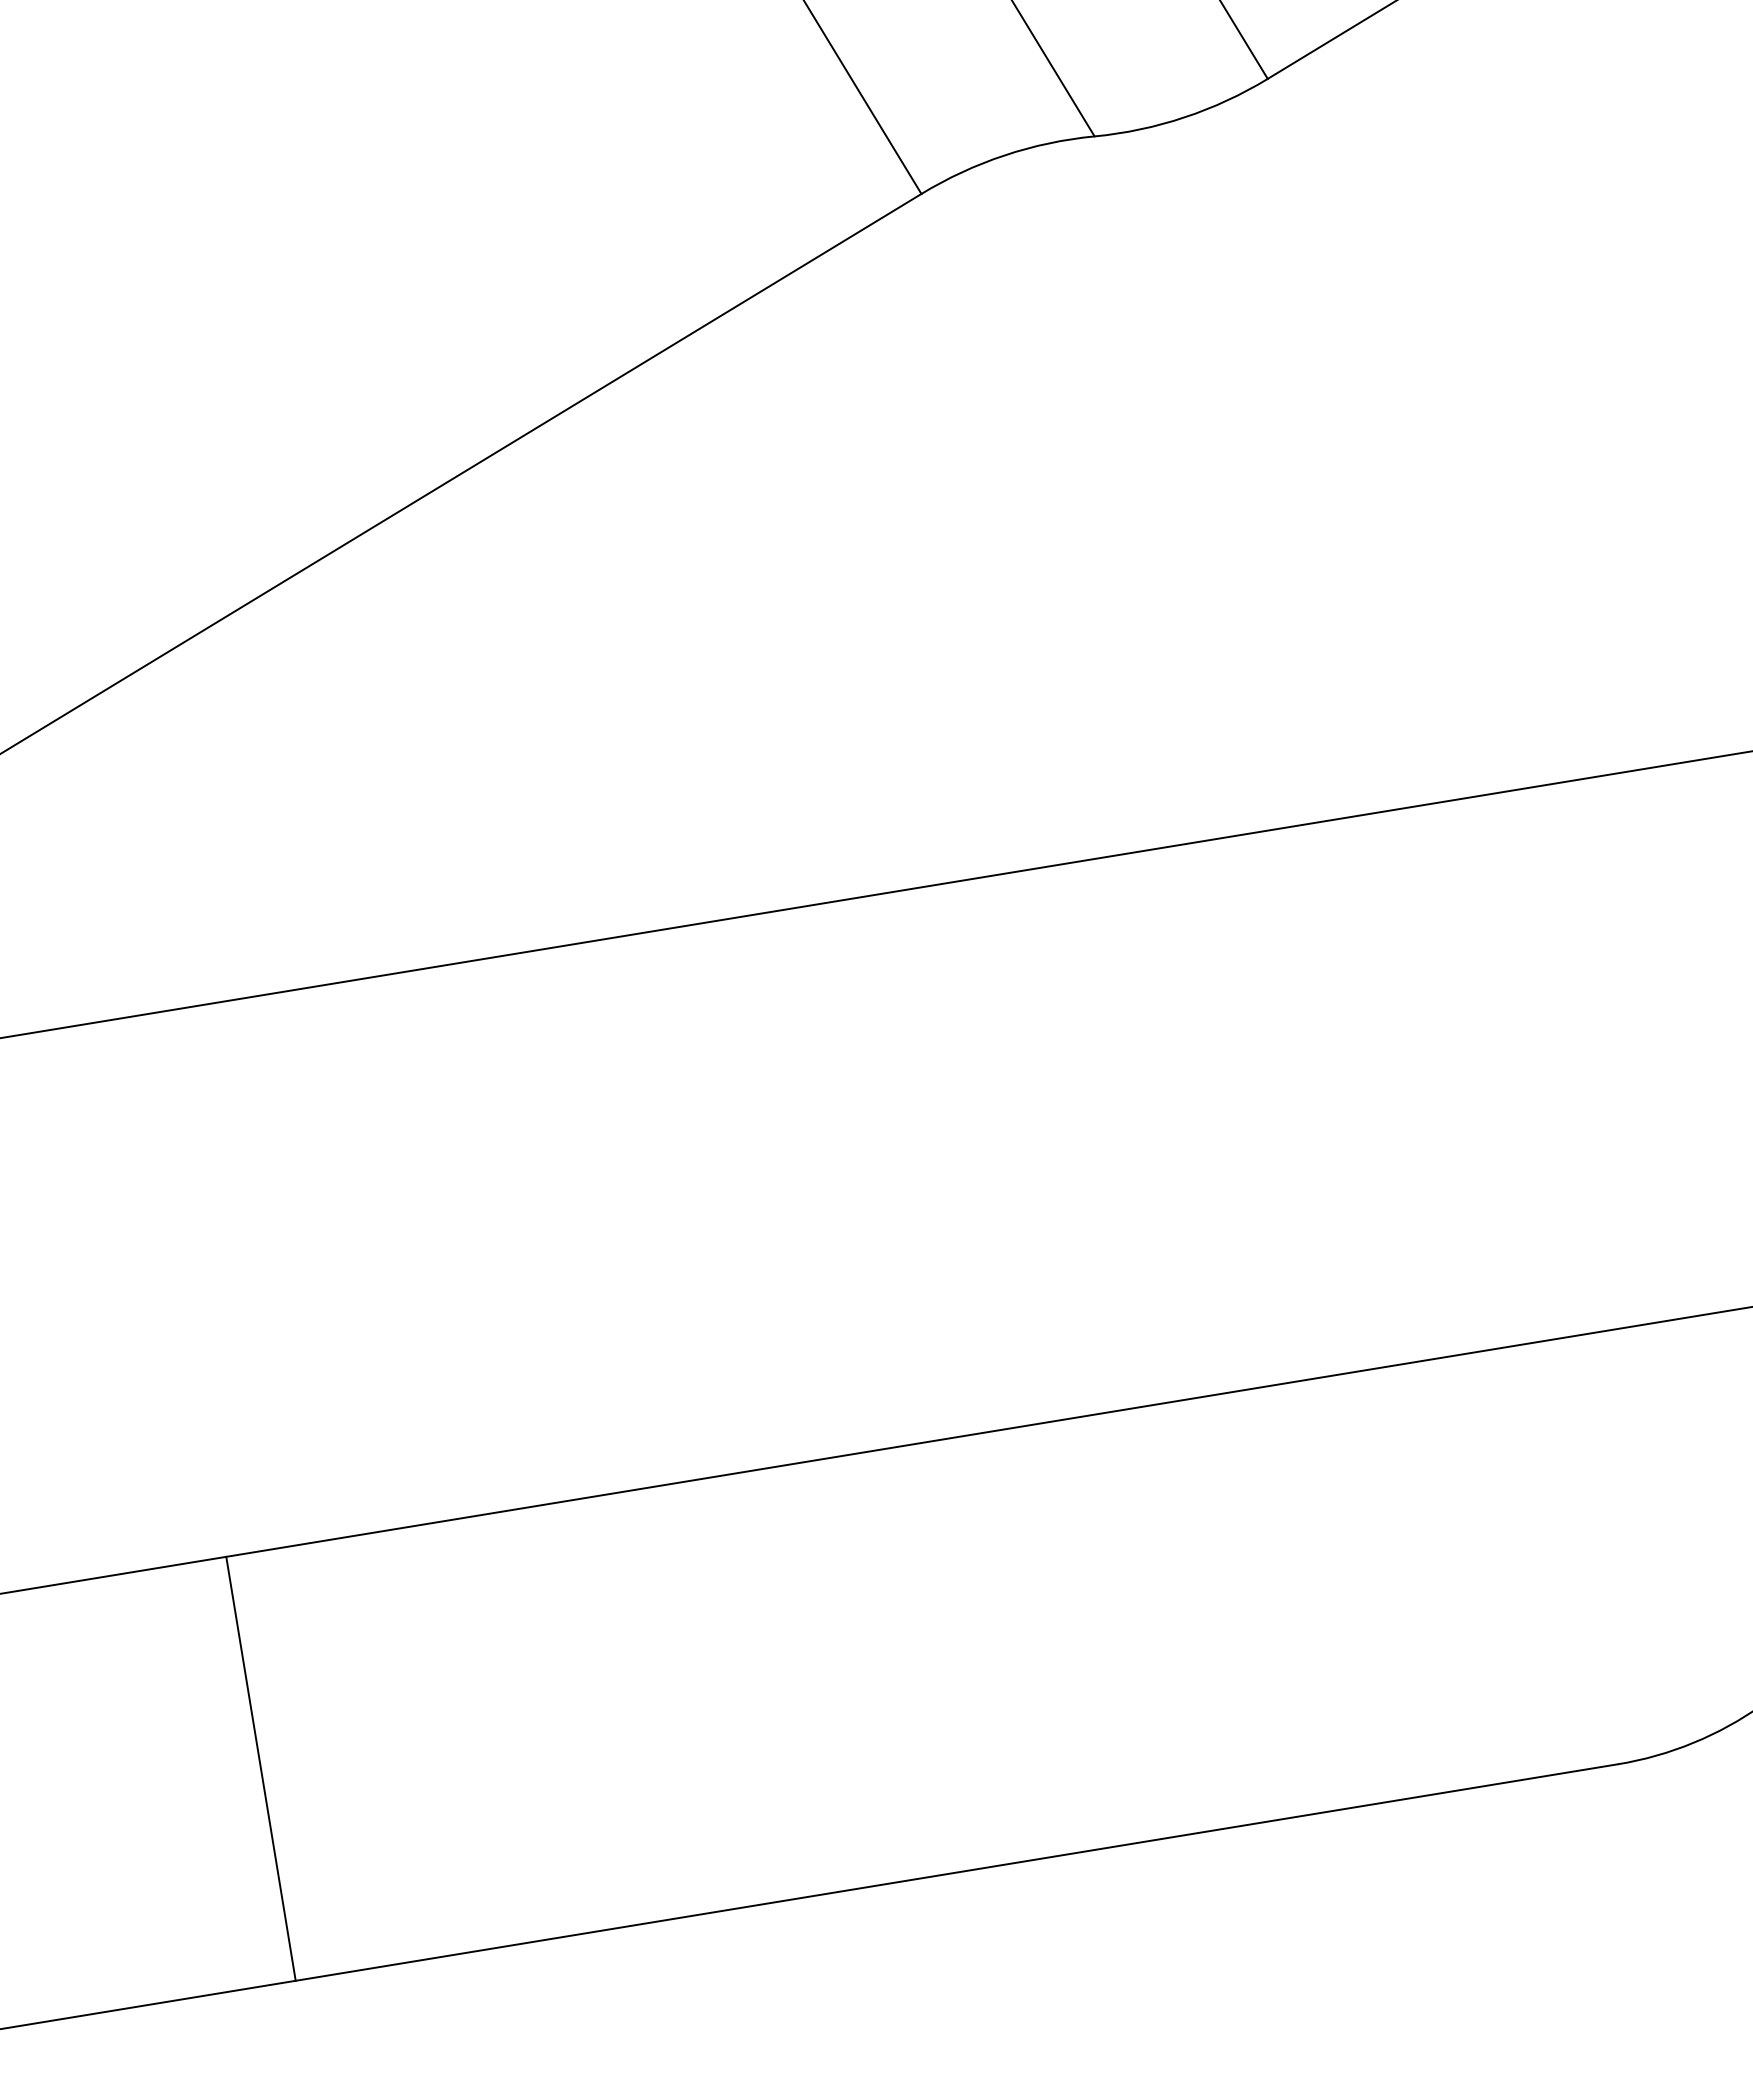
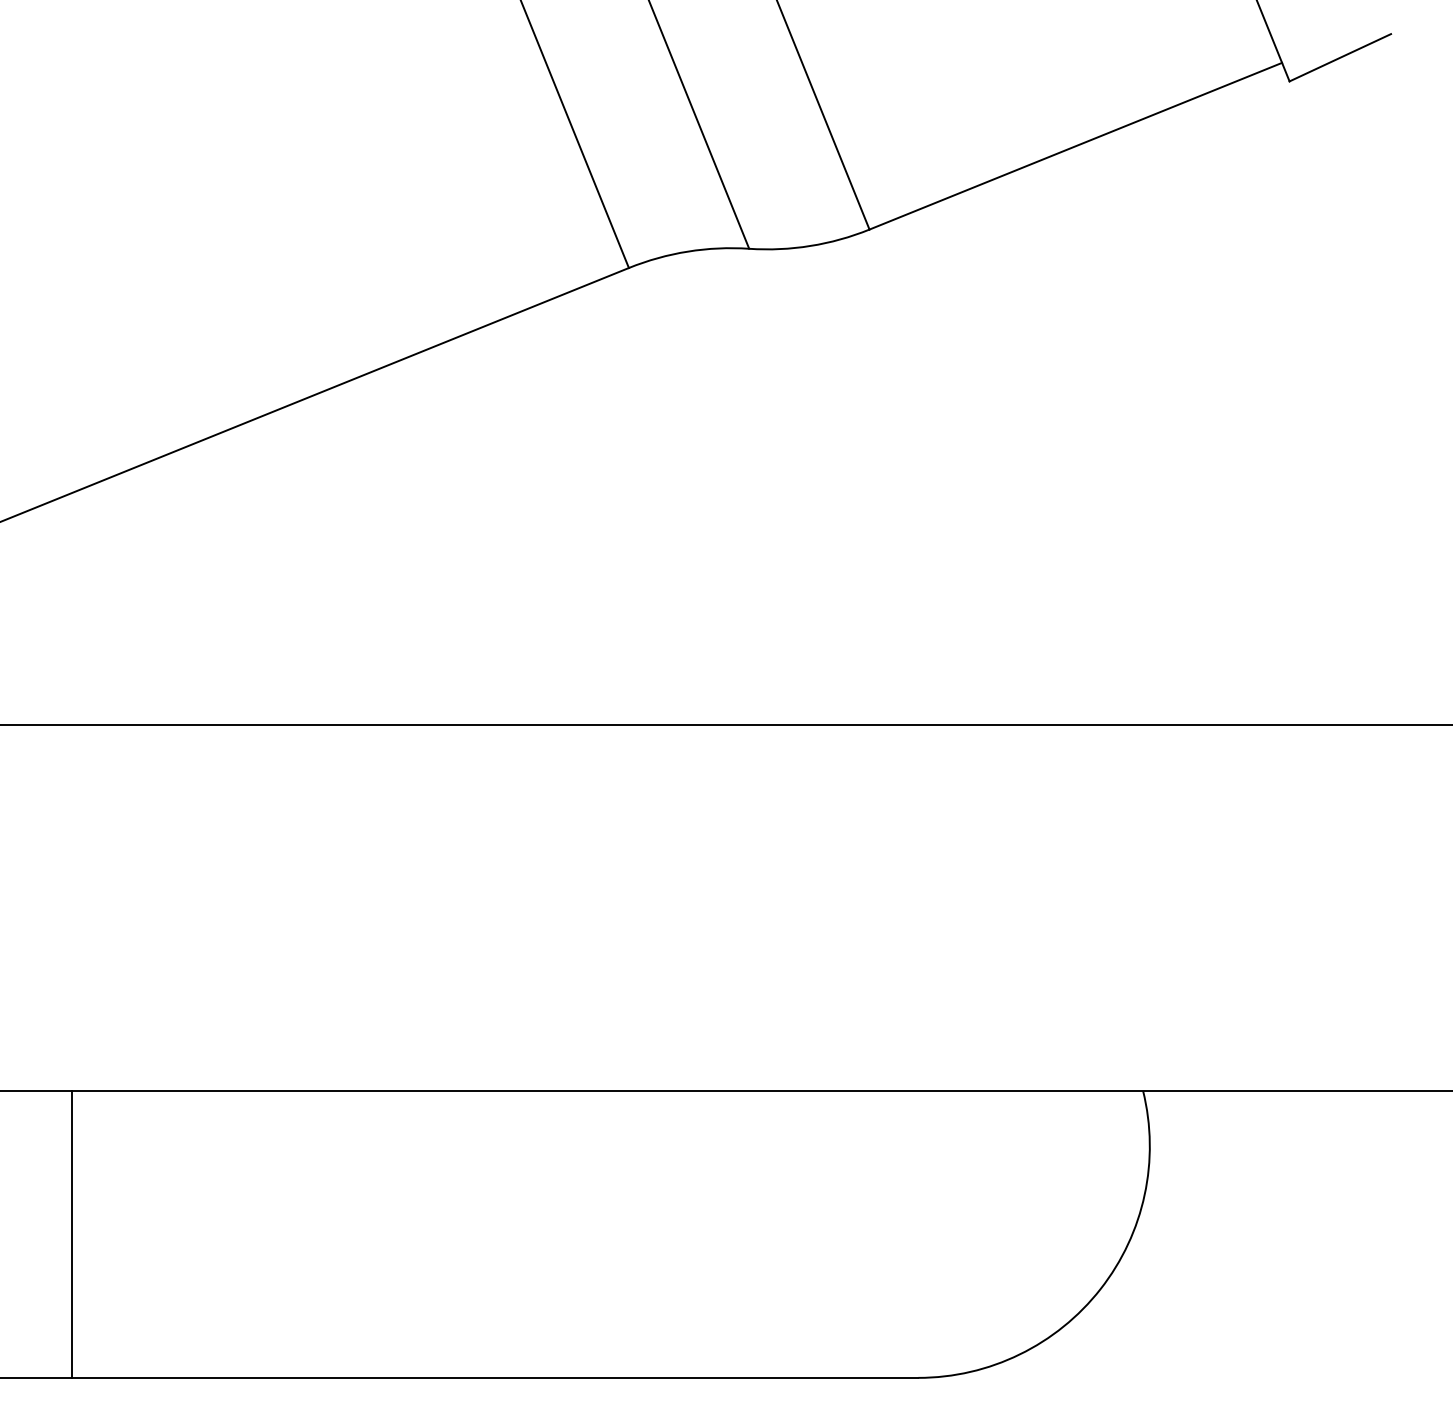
line: (260, 1768) -> (71, 1234), moved

